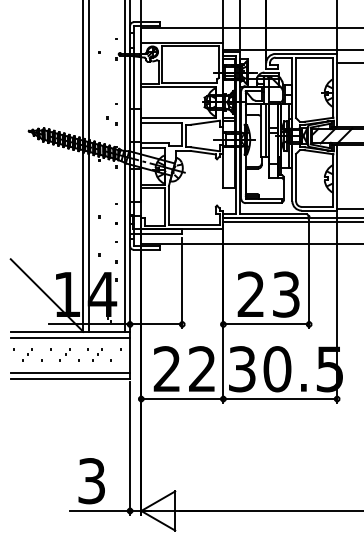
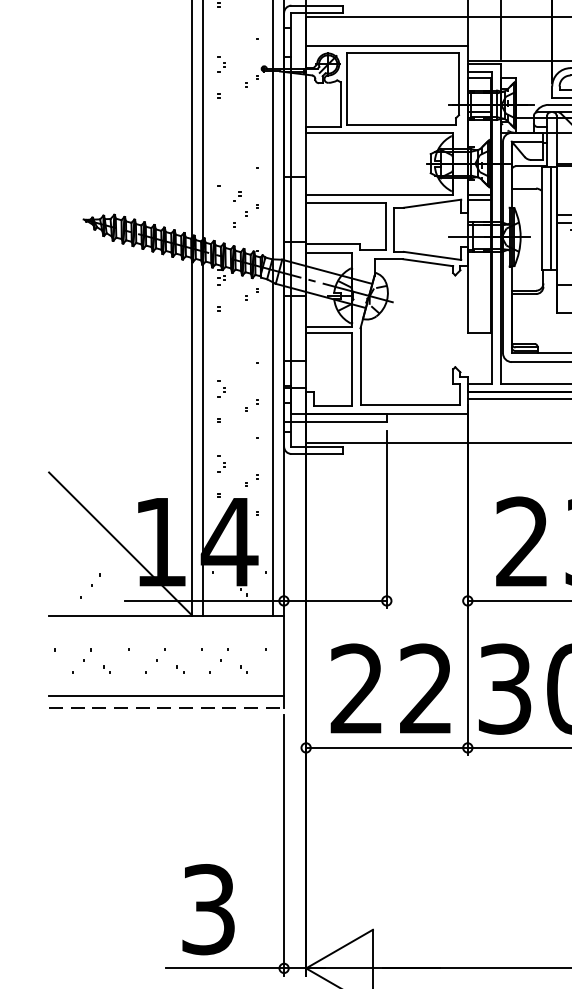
part: (31, 316) -> (89, 585), added
line: (70, 337) -> (166, 626), removed
line: (70, 378) -> (166, 707), solid -> dashed

